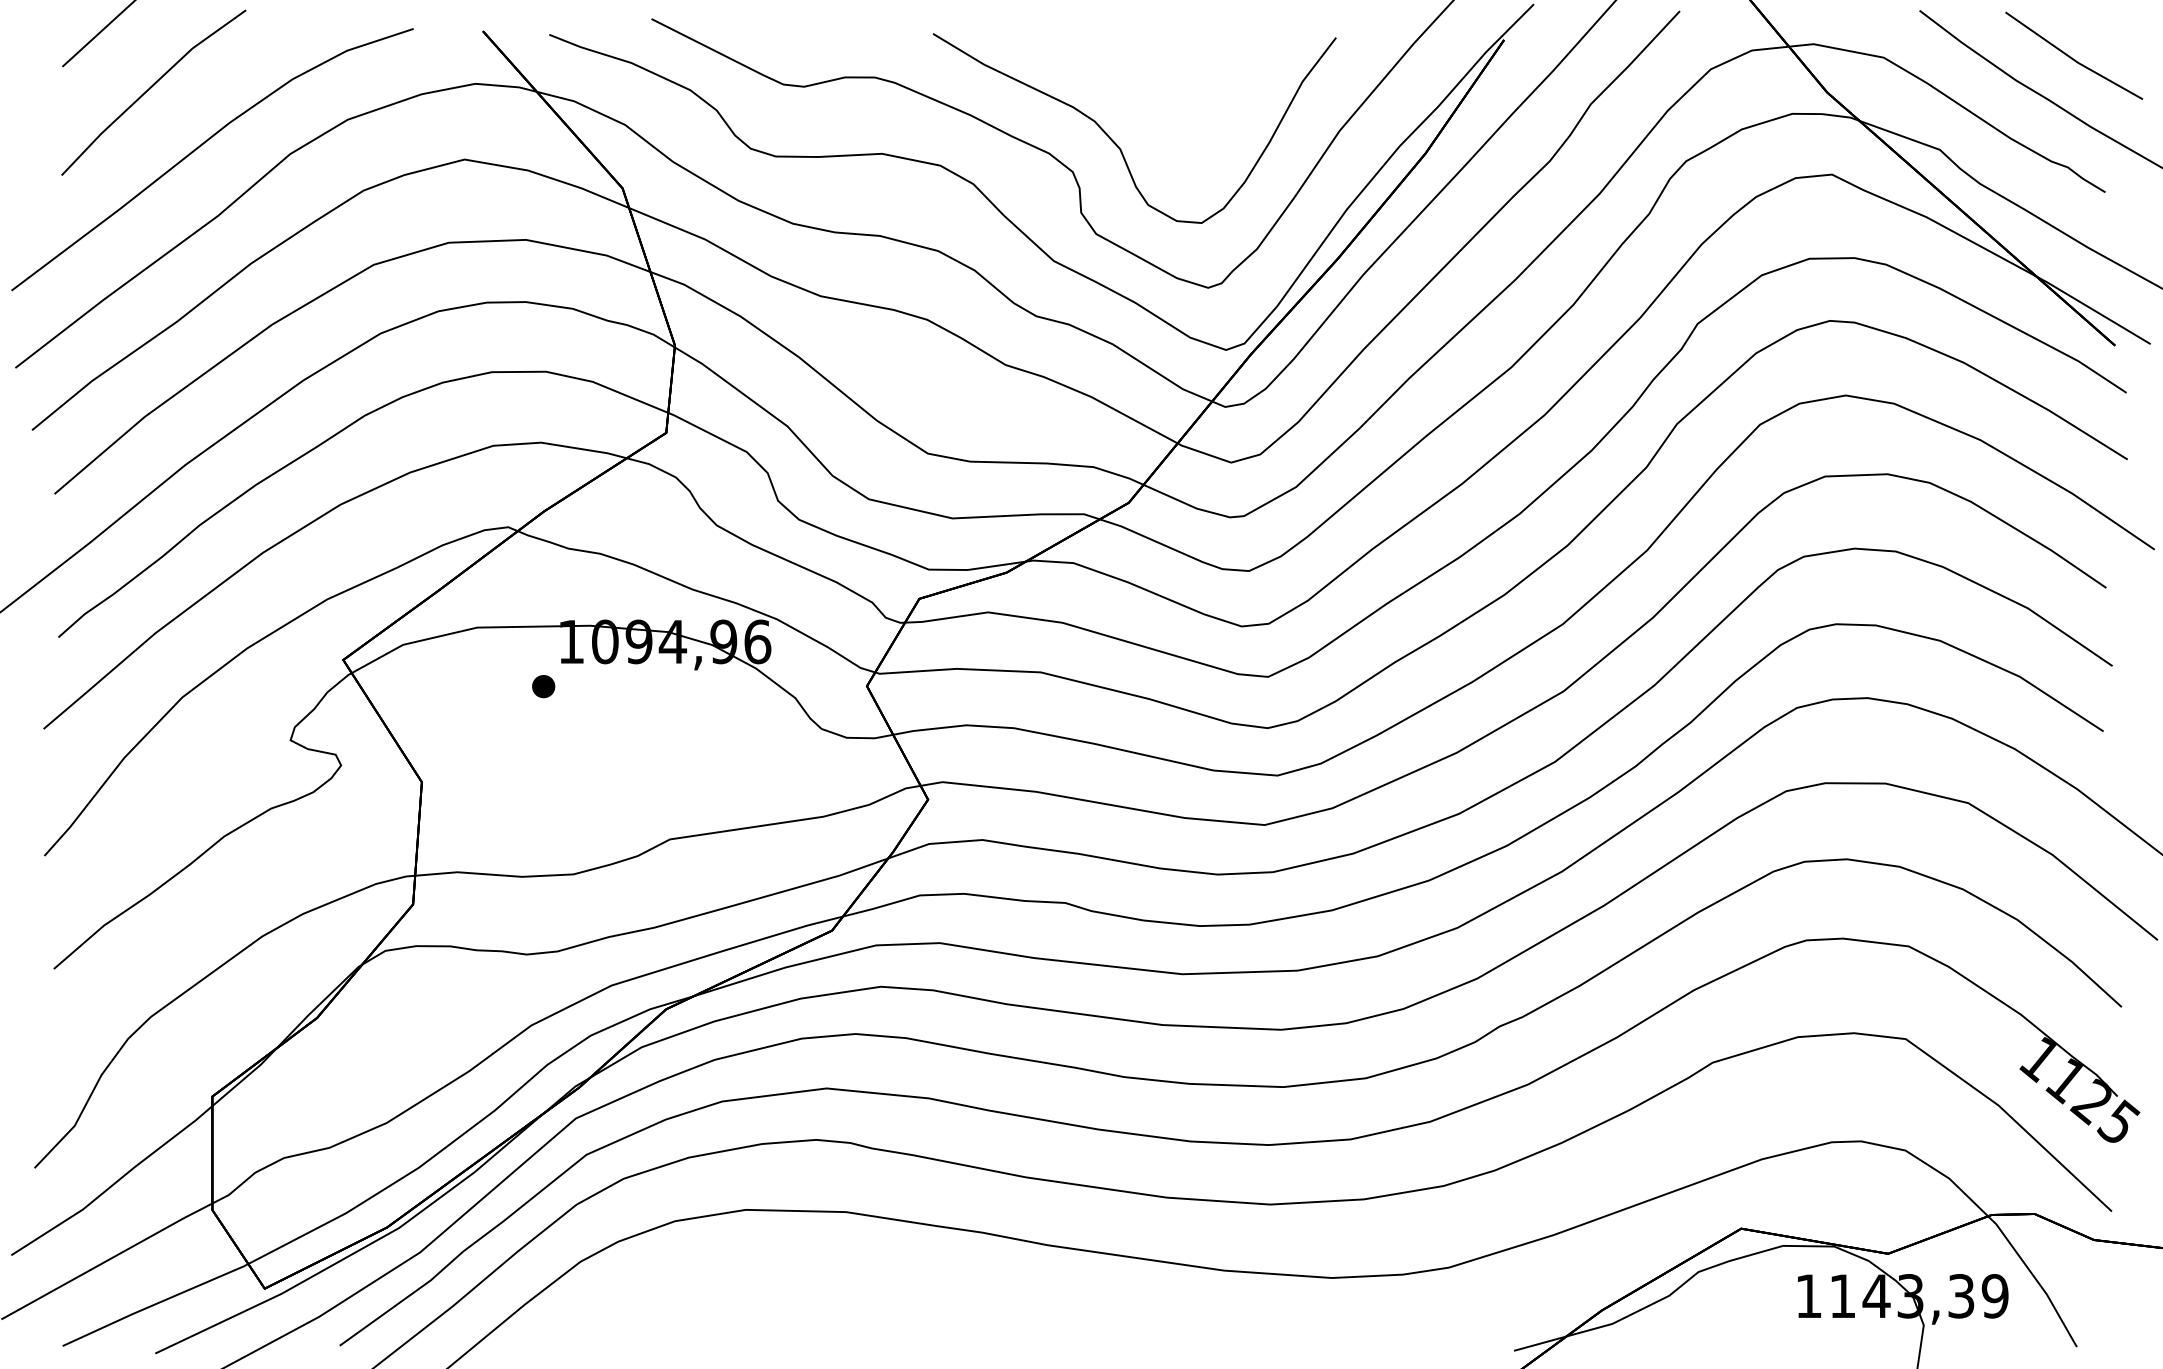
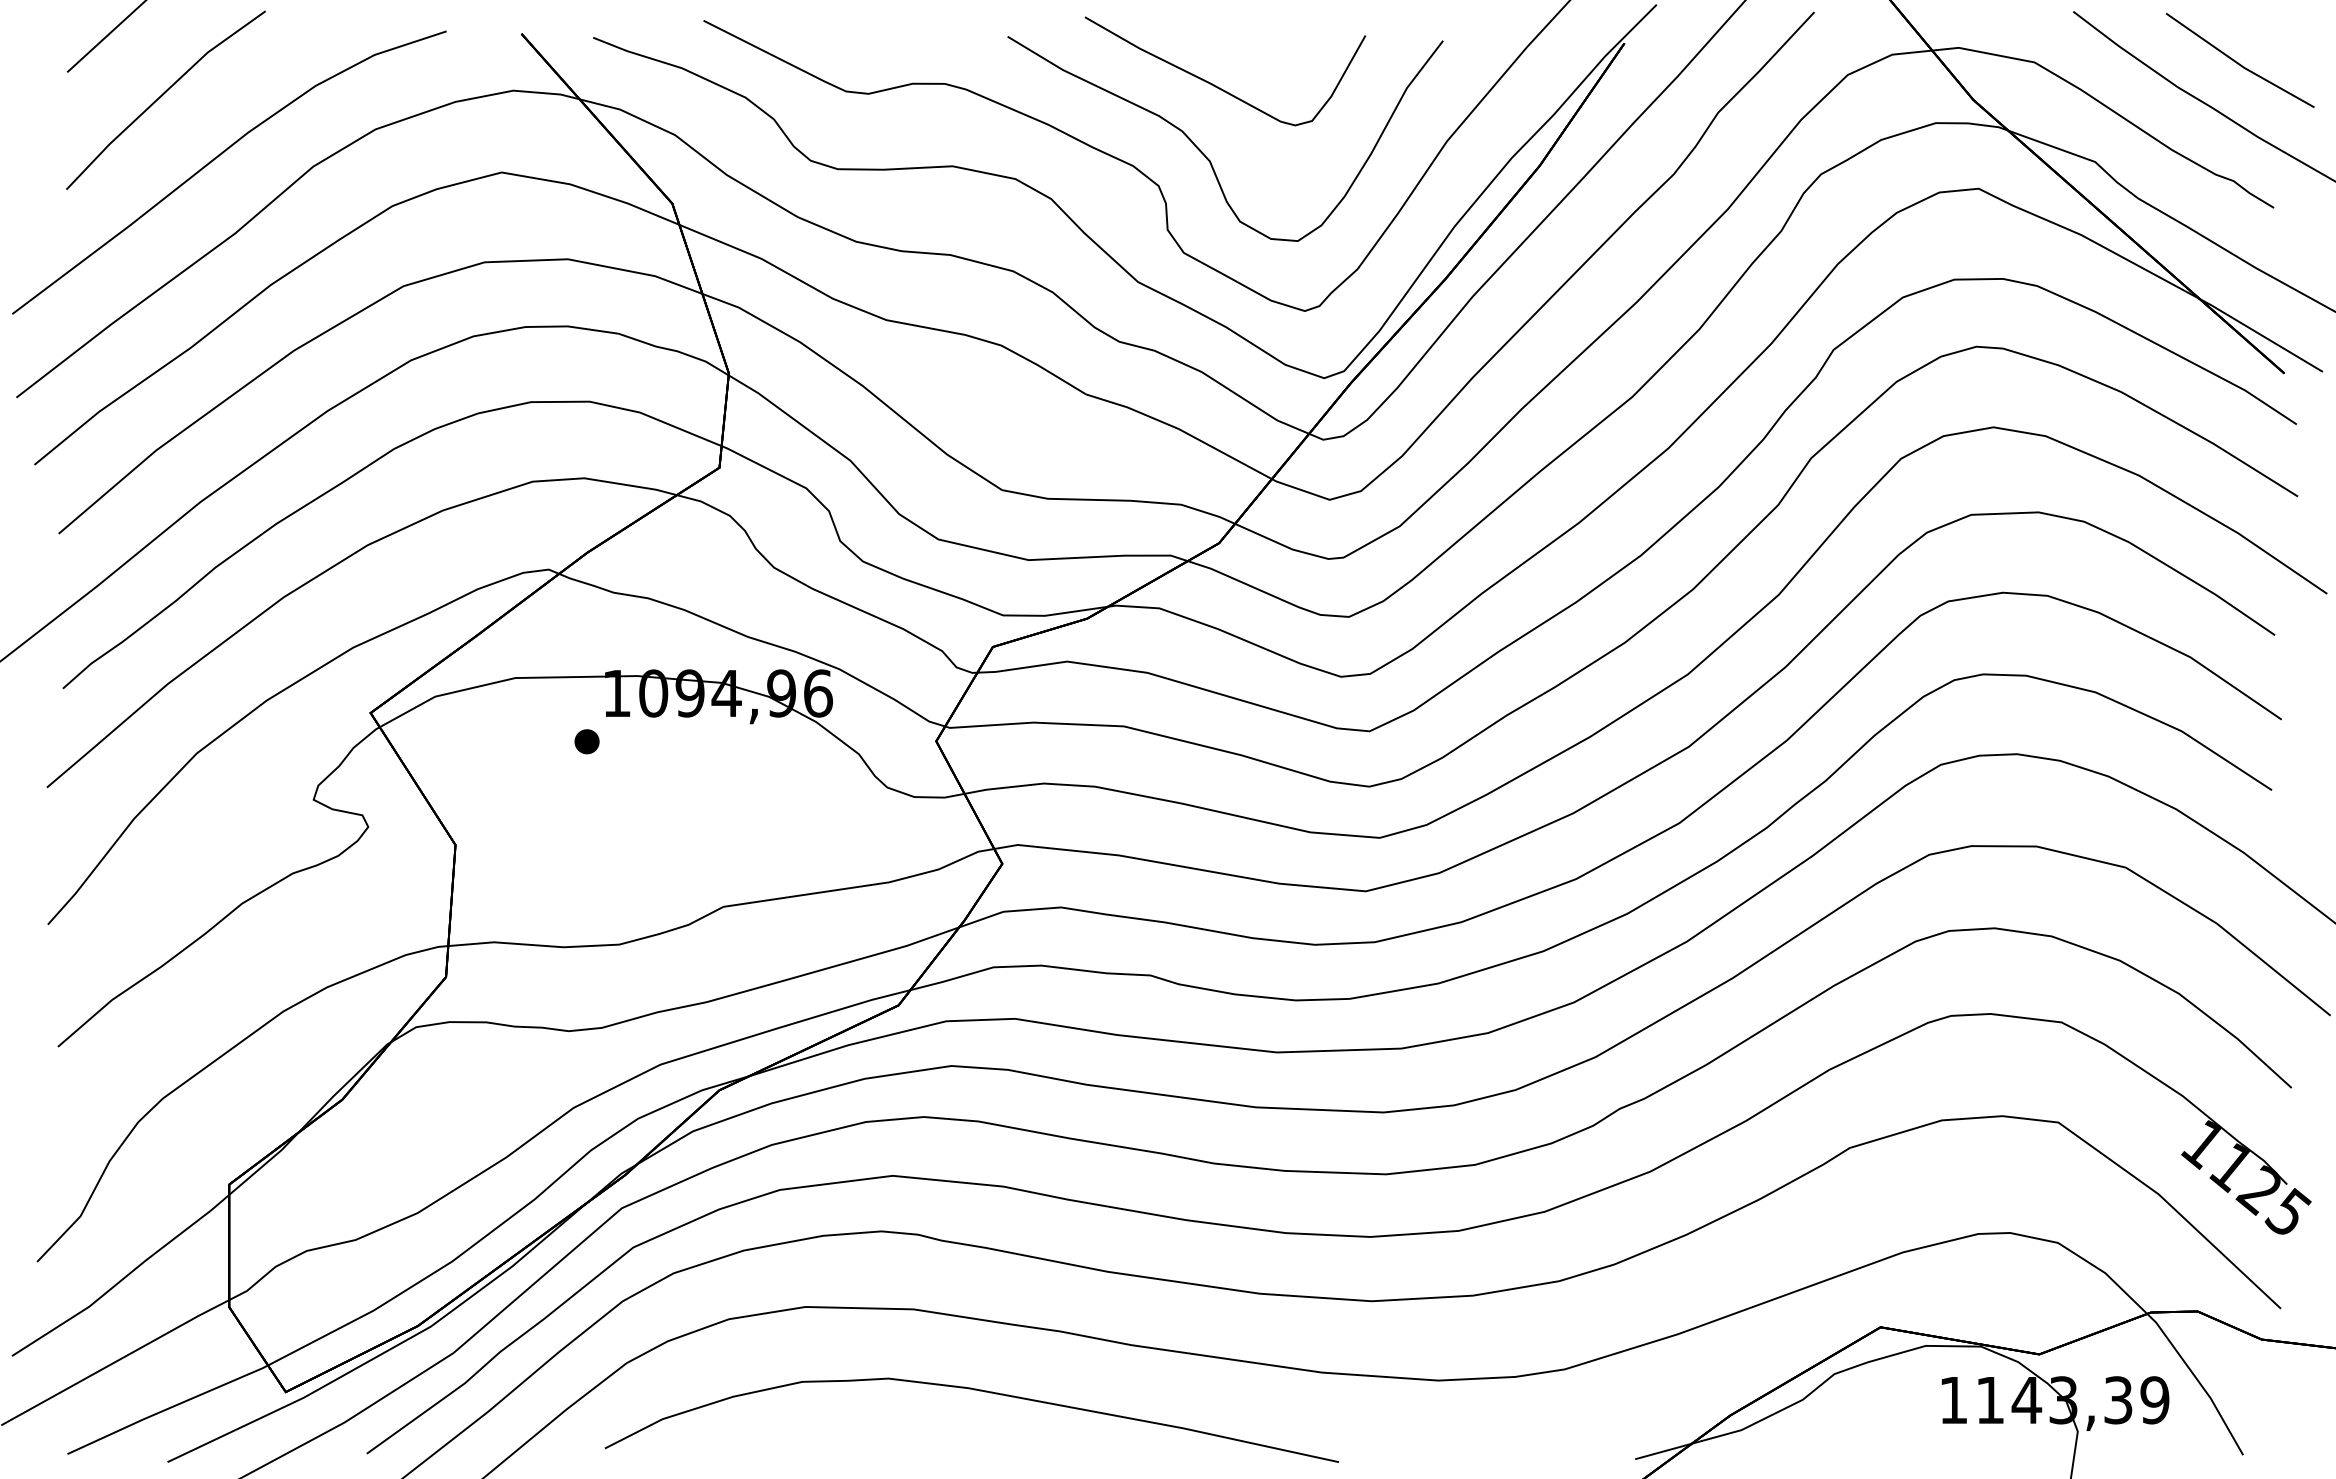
curve: (1128, 79) -> (1218, 86), added
curve: (906, 1288) -> (979, 1391), added

